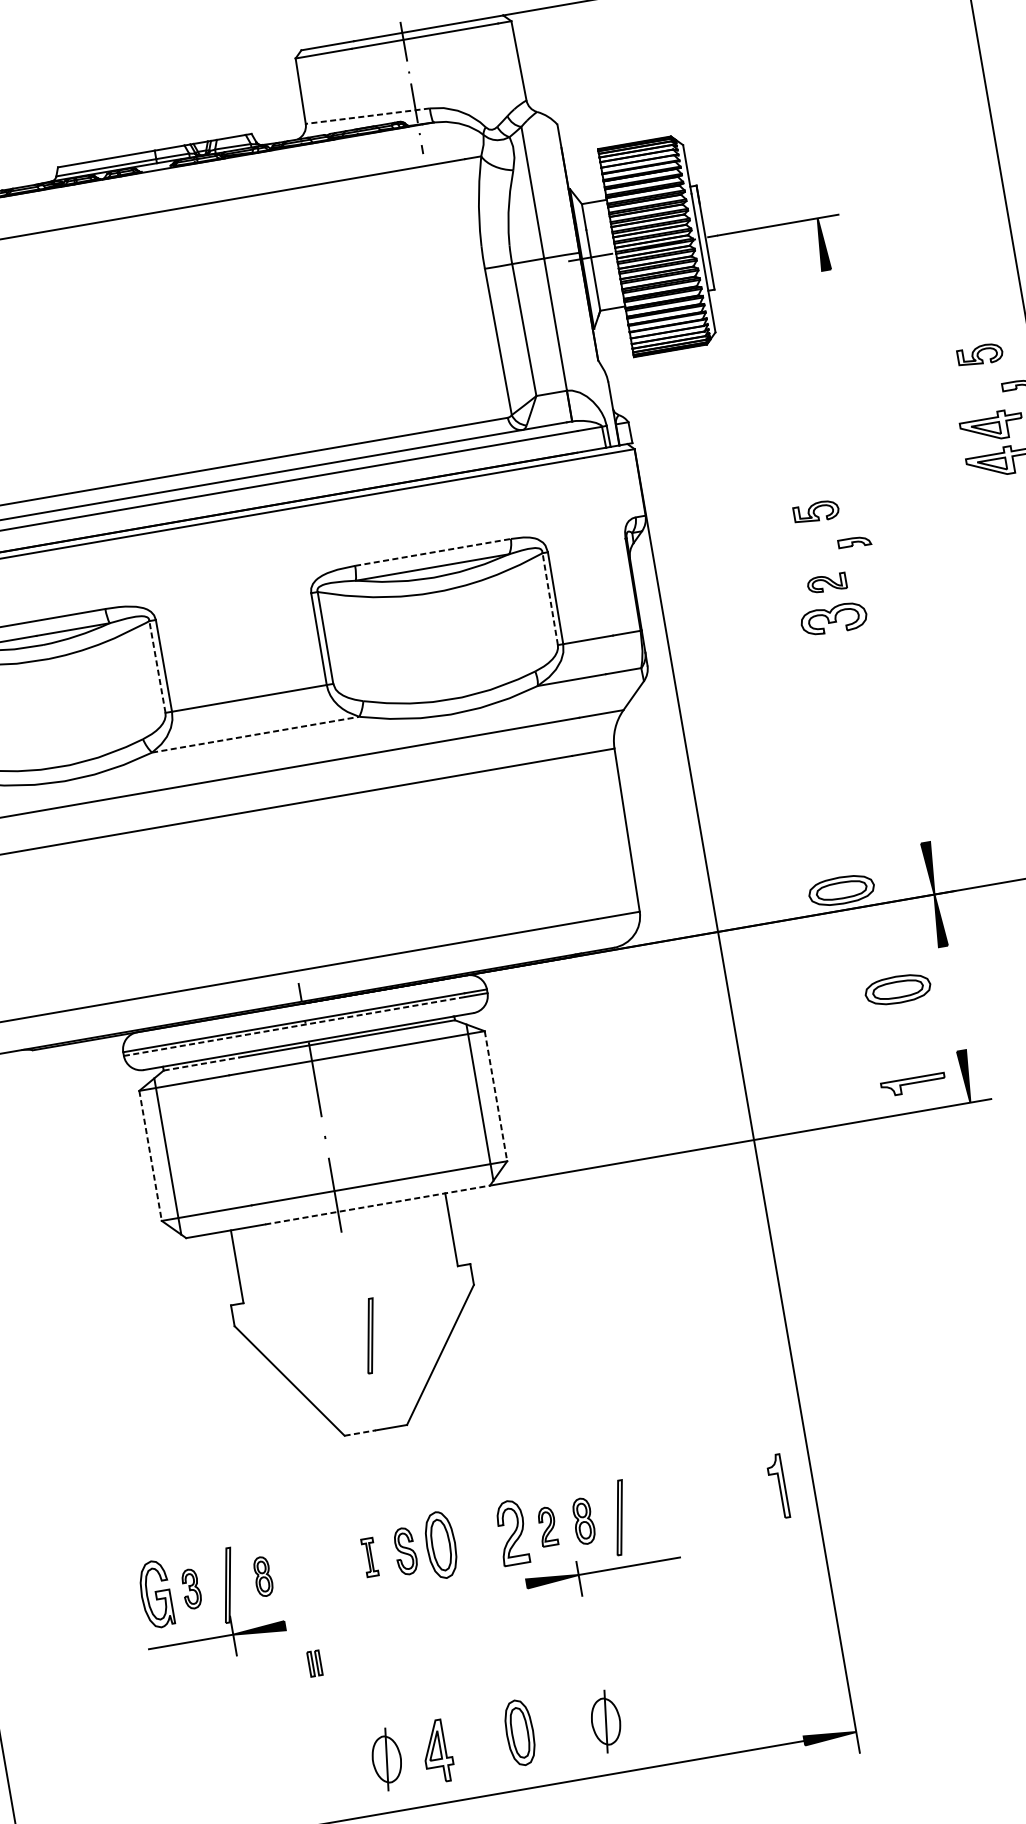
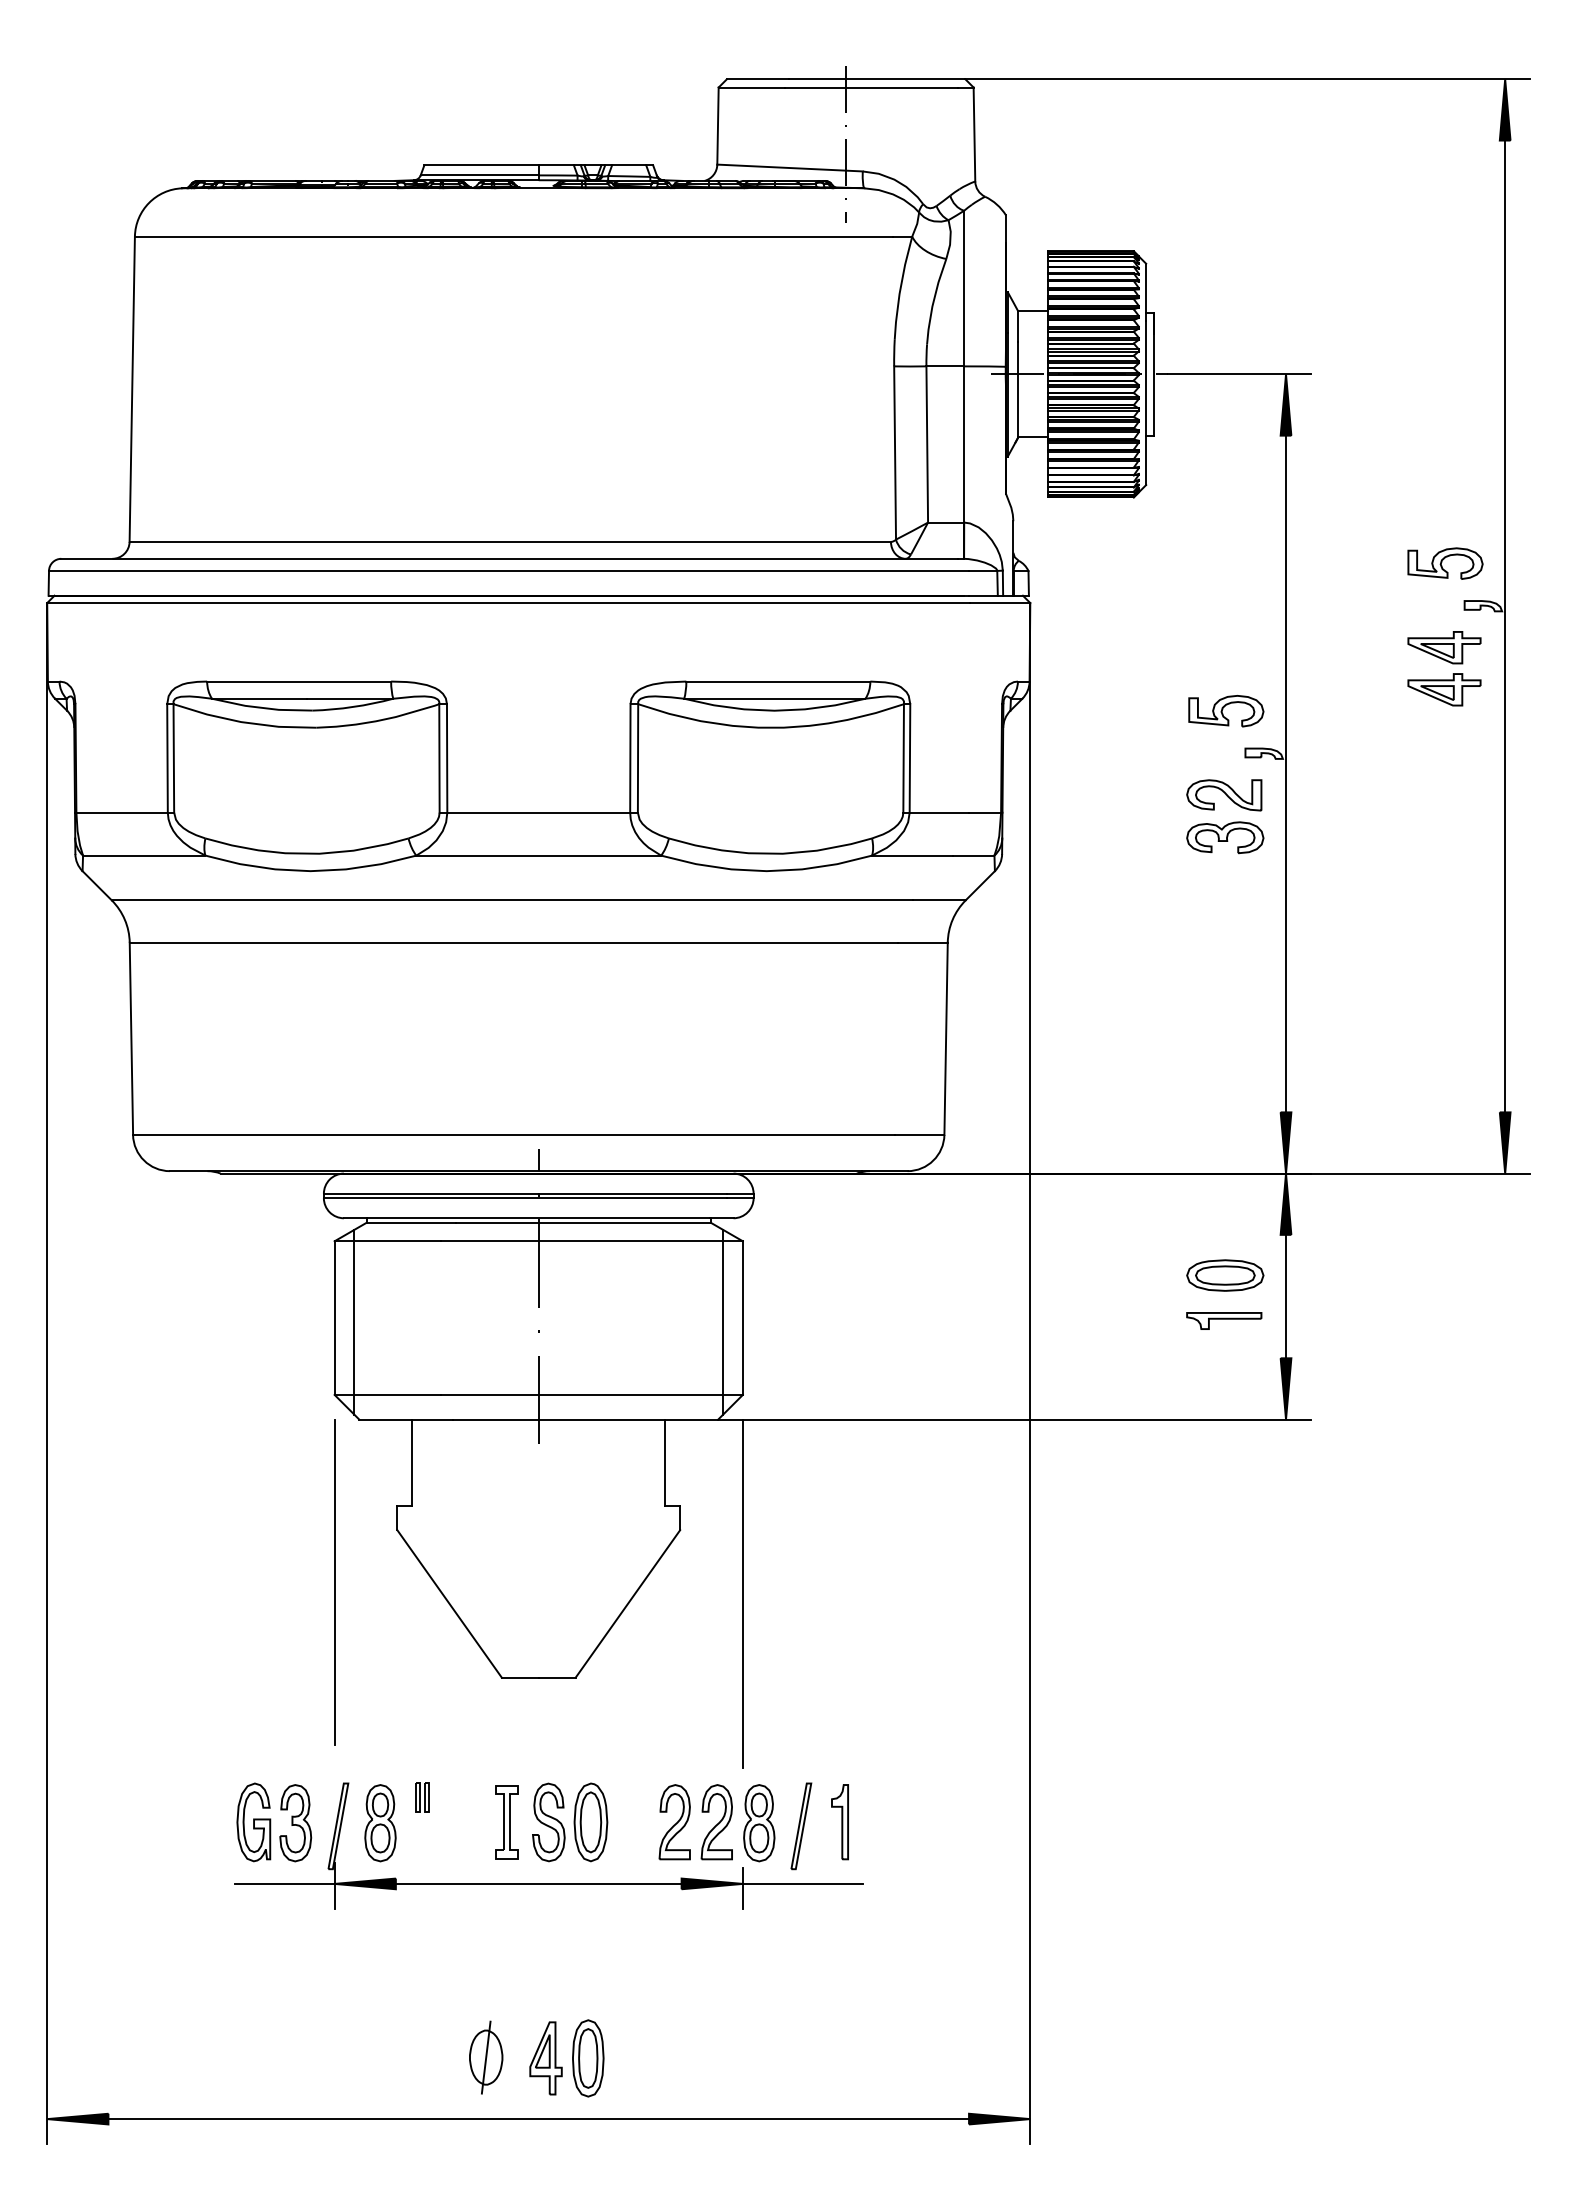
line: (368, 116) -> (790, 168), dashed -> solid
part: (980, 355) -> (1445, 563), size x1.43
part: (816, 512) -> (1226, 711), size x1.43
line: (433, 552) -> (778, 681), dashed -> solid
line: (876, 555) -> (1286, 773), added
part: (827, 583) -> (1224, 795), size x1.67
line: (549, 598) -> (903, 757), dashed -> solid
line: (157, 666) -> (439, 757), dashed -> solid
line: (256, 734) -> (539, 855), dashed -> solid
part: (841, 890) -> (1180, 1150), removed
line: (952, 998) -> (1286, 1296), added
line: (294, 1026) -> (525, 1198), dashed -> solid
line: (201, 1063) -> (411, 1222), dashed -> solid
part: (913, 1084) -> (1224, 1320), moved
line: (495, 1096) -> (742, 1318), dashed -> solid
line: (150, 1156) -> (334, 1318), dashed -> solid
line: (377, 1205) -> (585, 1419), dashed -> solid
line: (535, 1329) -> (742, 1593), added
part: (370, 1336) -> (551, 1568), removed
line: (188, 1378) -> (334, 1581), added
line: (360, 1432) -> (520, 1677), dashed -> solid
part: (777, 1487) -> (839, 1822), moved
part: (583, 1521) -> (759, 1823), size x1.43
part: (547, 1526) -> (716, 1822), size x1.67
part: (405, 1551) -> (548, 1822), size x1.43
part: (369, 1557) -> (506, 1822), size x1.67
part: (263, 1576) -> (380, 1823), size x1.67
part: (191, 1589) -> (295, 1823), size x1.67
line: (405, 1604) -> (538, 1883), added
part: (314, 1663) -> (422, 1797), moved
part: (606, 1721) -> (745, 2057), removed
part: (520, 1732) -> (588, 2058), moved

